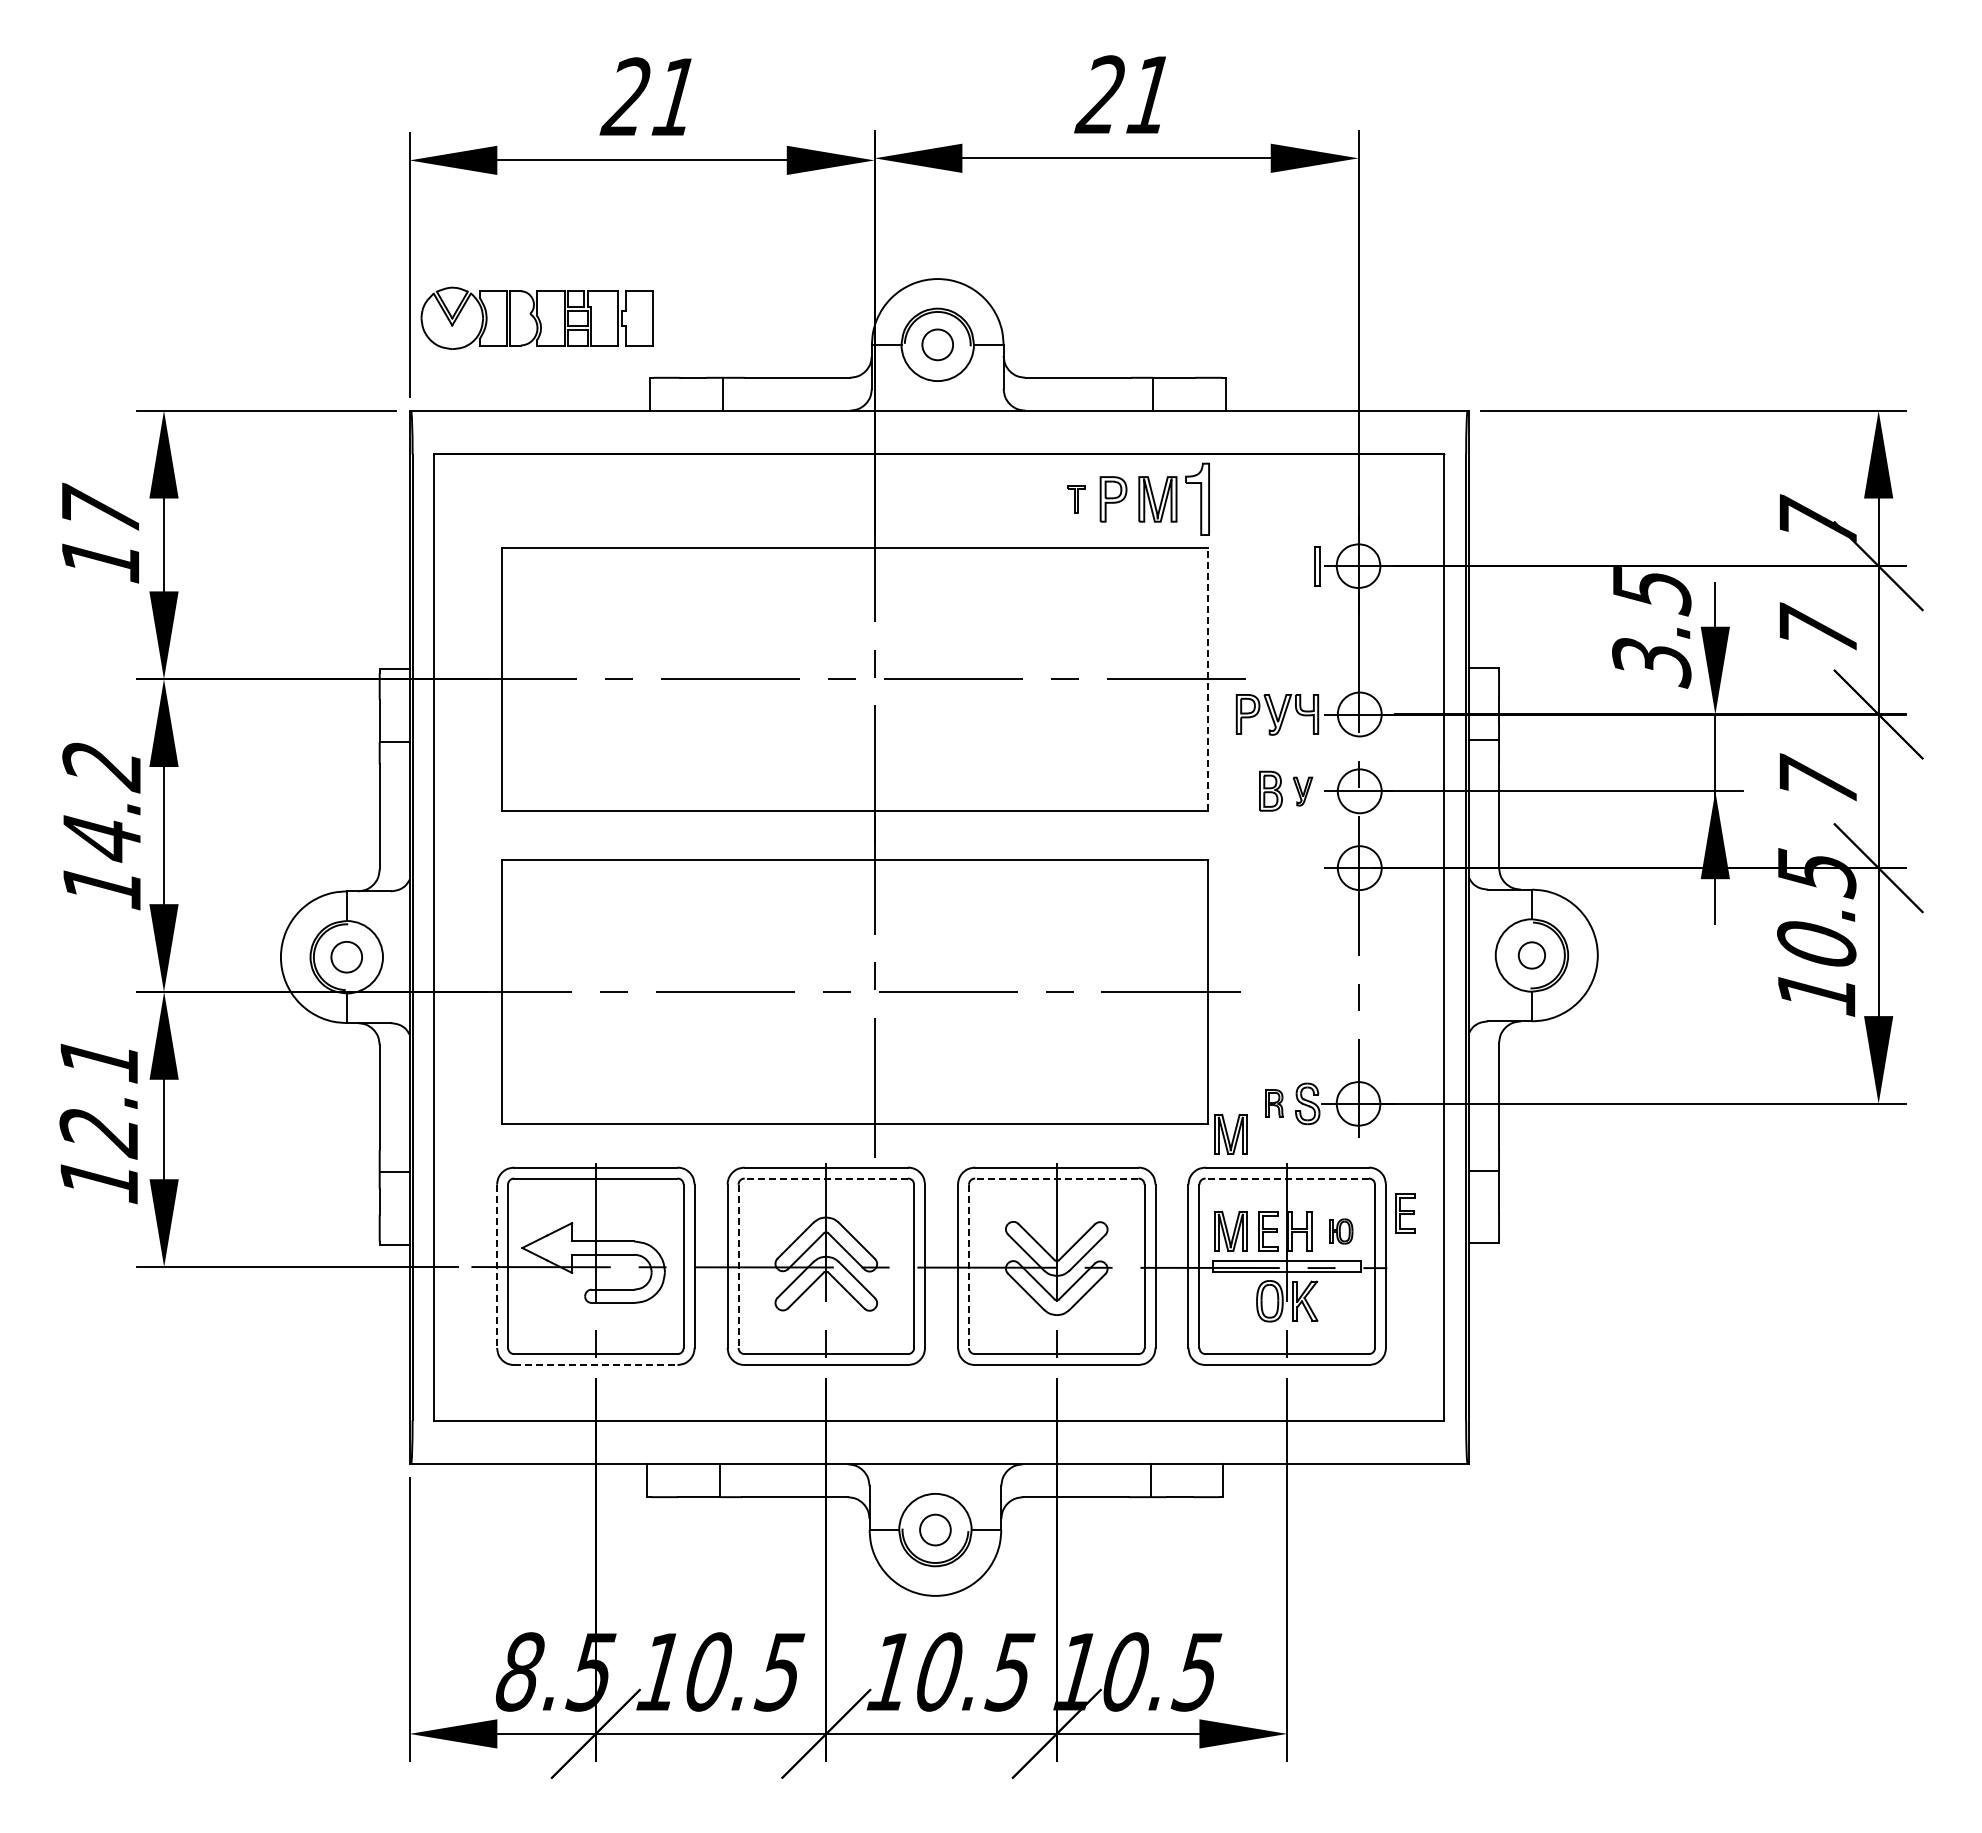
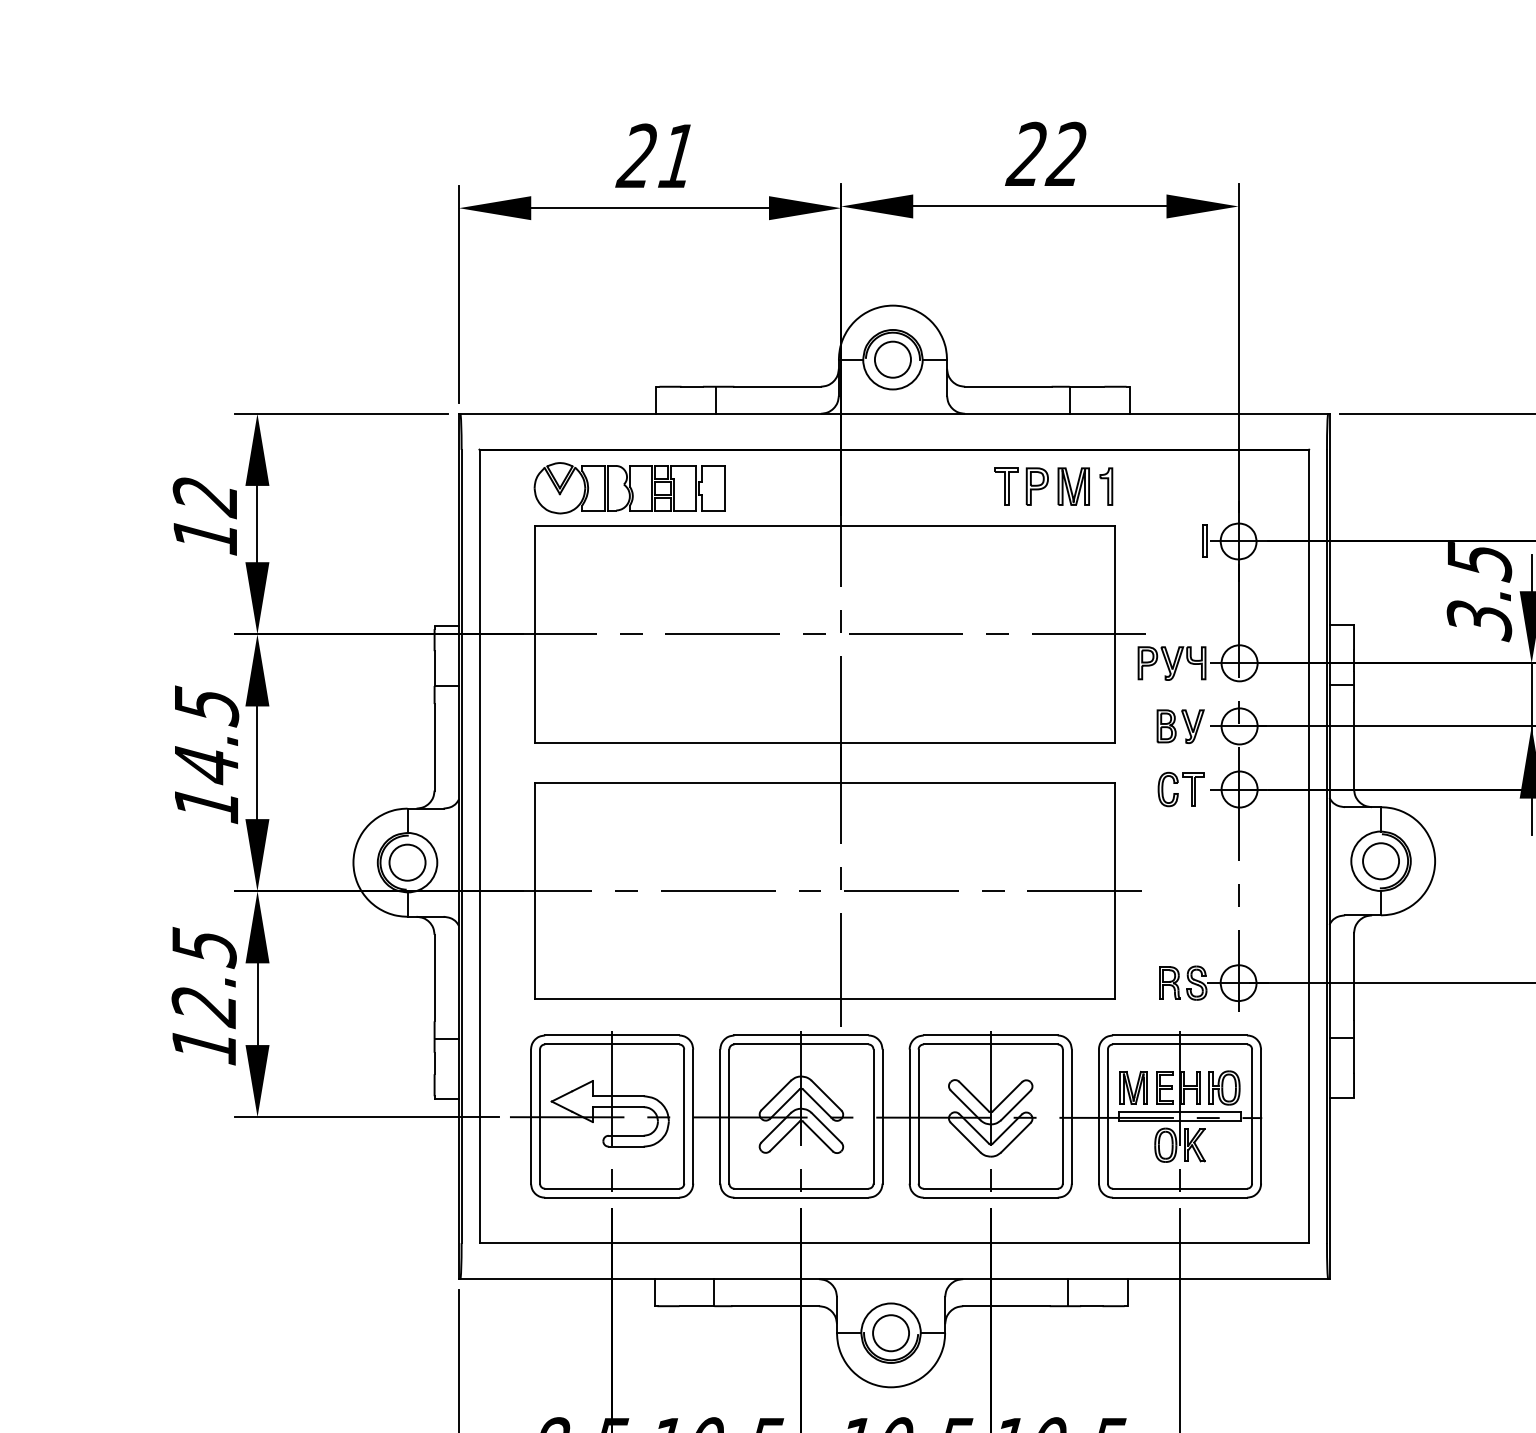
text: (1147, 94) -> (1065, 154), 21 -> 22
part: (536, 317) -> (629, 487), moved
circle: (937, 344) -> (892, 359), size x1.43
part: (1075, 499) -> (1006, 486), size x1.67
part: (1197, 499) -> (1106, 486), size x0.62
text: (99, 510) -> (204, 495), 17 -> 12
line: (1208, 679) -> (1115, 634), dashed -> solid
text: (101, 767) -> (206, 706), 14.2 -> 14.5
part: (1302, 791) -> (1192, 726), size x1.43
part: (1288, 867) -> (1181, 788), added
circle: (1531, 955) -> (1380, 861), size x1.67
circle: (346, 957) -> (407, 862), size x1.43
text: (99, 1060) -> (204, 947), 12.1 -> 12.5
part: (1274, 1103) -> (1169, 982), size x1.43
part: (1230, 1134) -> (1133, 1008), removed
line: (826, 1178) -> (801, 1044), dashed -> solid
line: (1056, 1178) -> (990, 1044), dashed -> solid
line: (1287, 1178) -> (1180, 1044), dashed -> solid
part: (1405, 1213) -> (1277, 1073), removed
part: (1341, 1231) -> (1224, 1087), size x1.67
line: (497, 1266) -> (531, 1116), dashed -> solid
line: (738, 1266) -> (729, 1116), dashed -> solid
line: (968, 1266) -> (918, 1116), dashed -> solid
line: (595, 1365) -> (611, 1198), dashed -> solid
circle: (935, 1530) -> (891, 1333), size x1.43

